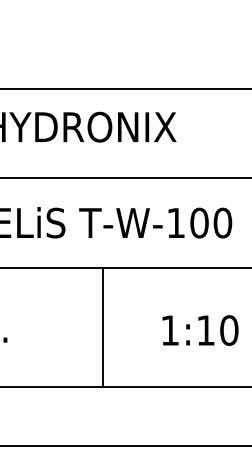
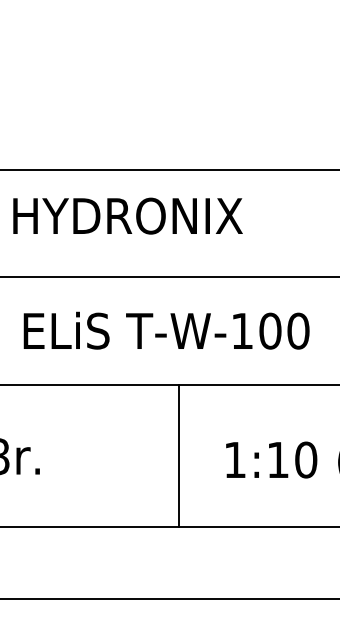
line: (102, 326) -> (178, 455), moved

